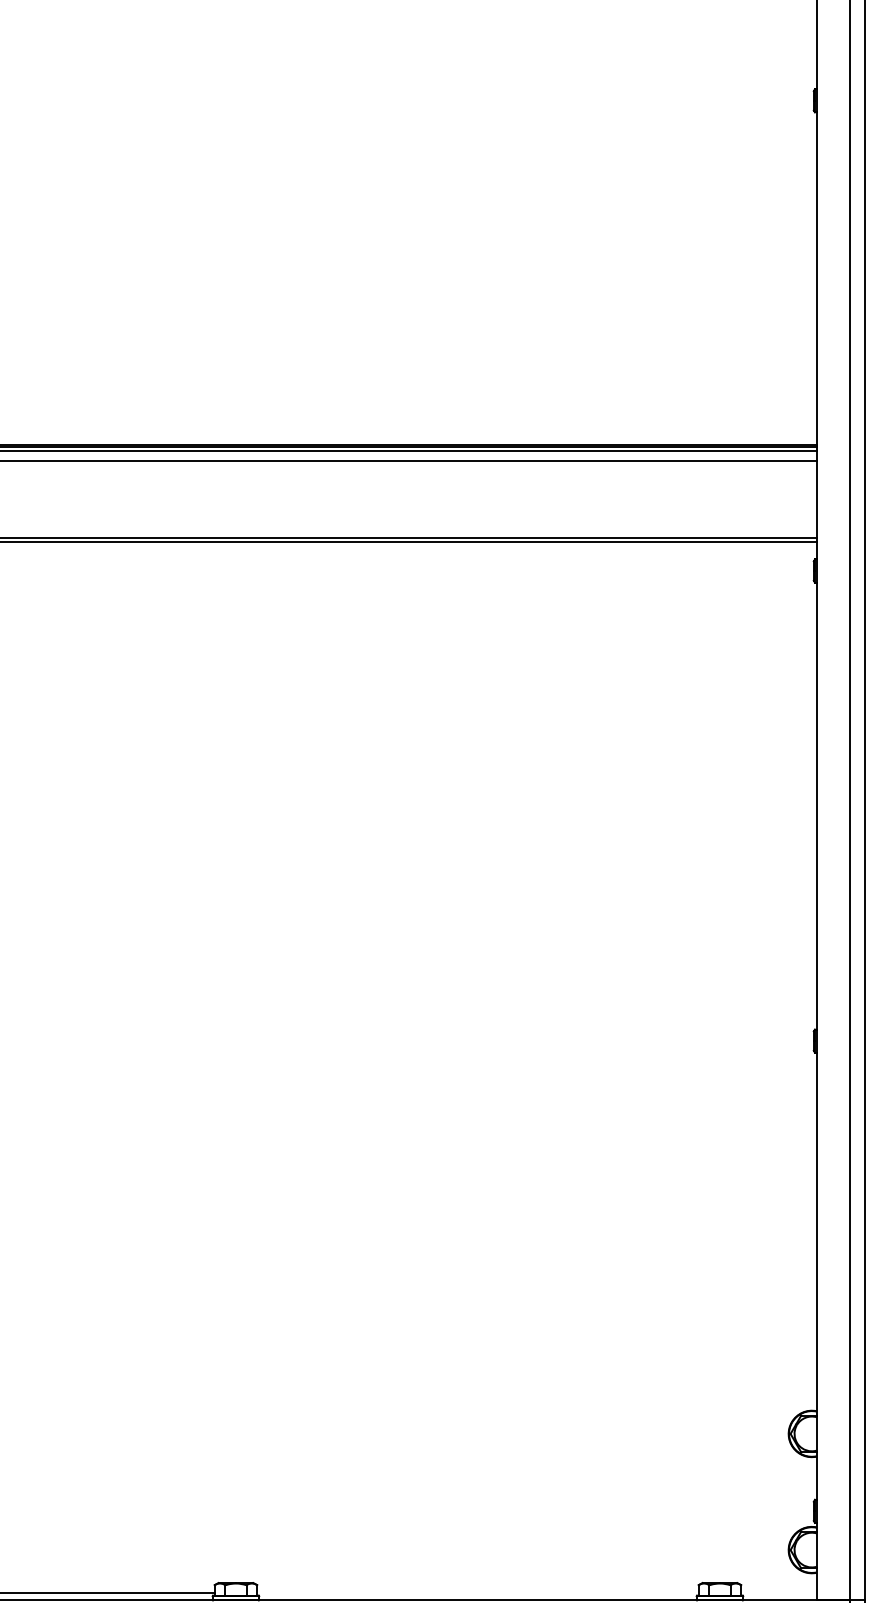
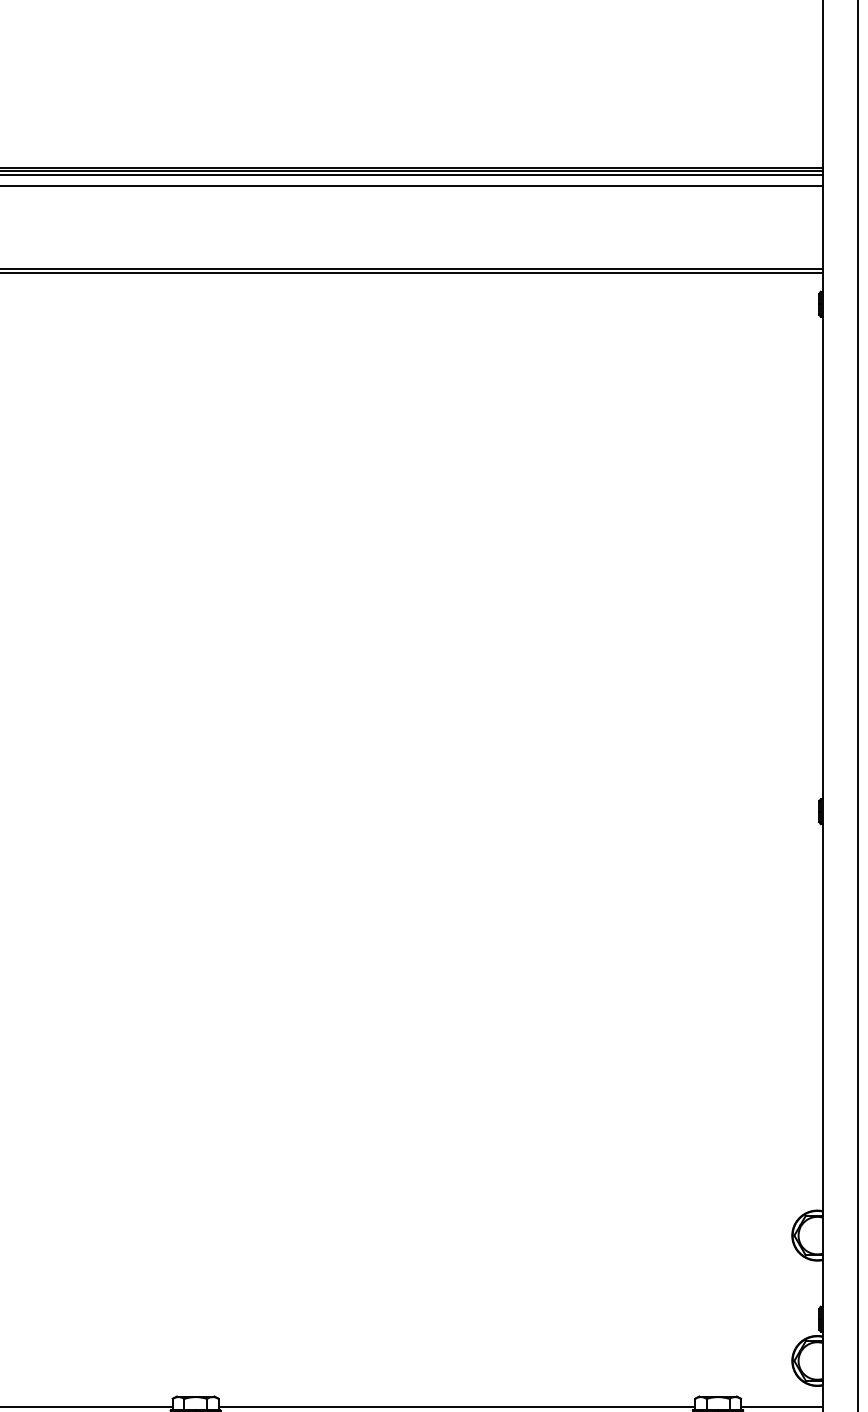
line: (477, 1592) -> (456, 1406), added
line: (778, 1592) -> (781, 1406), added

